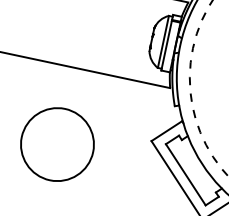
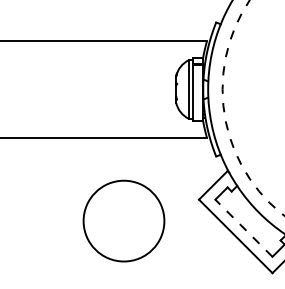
circle: (57, 143) -> (123, 220), moved
line: (185, 174) -> (243, 227), solid -> dashed

